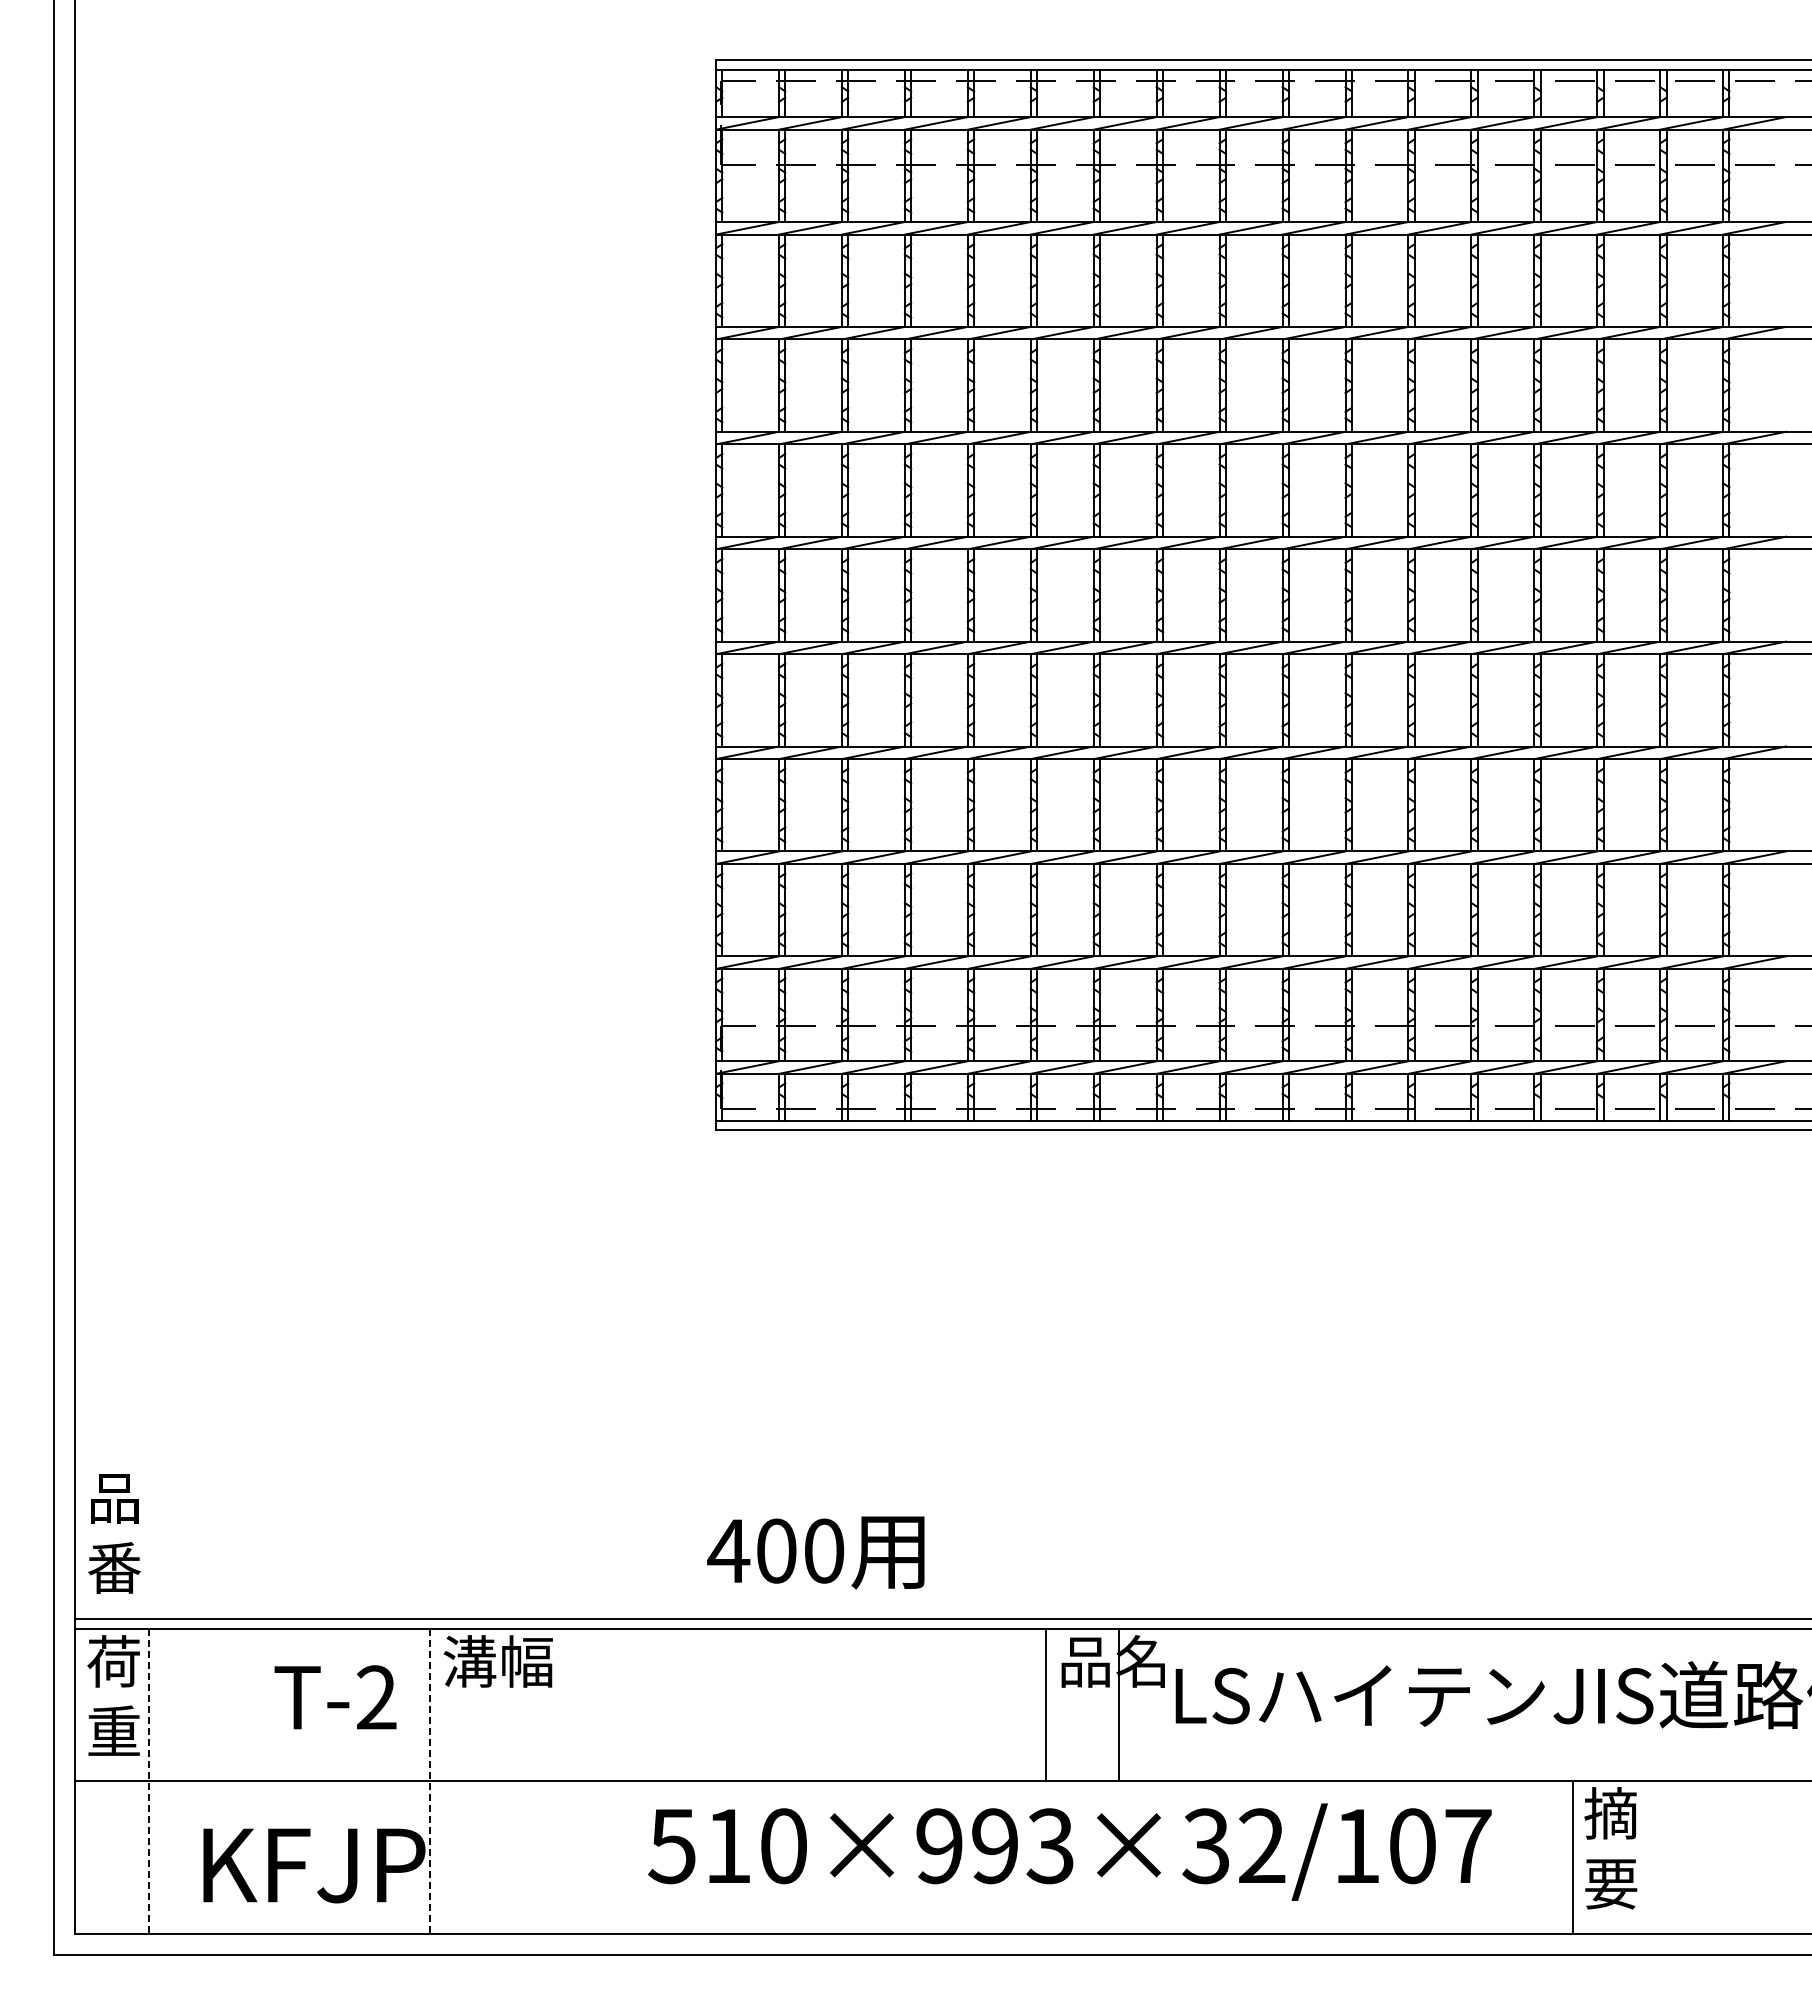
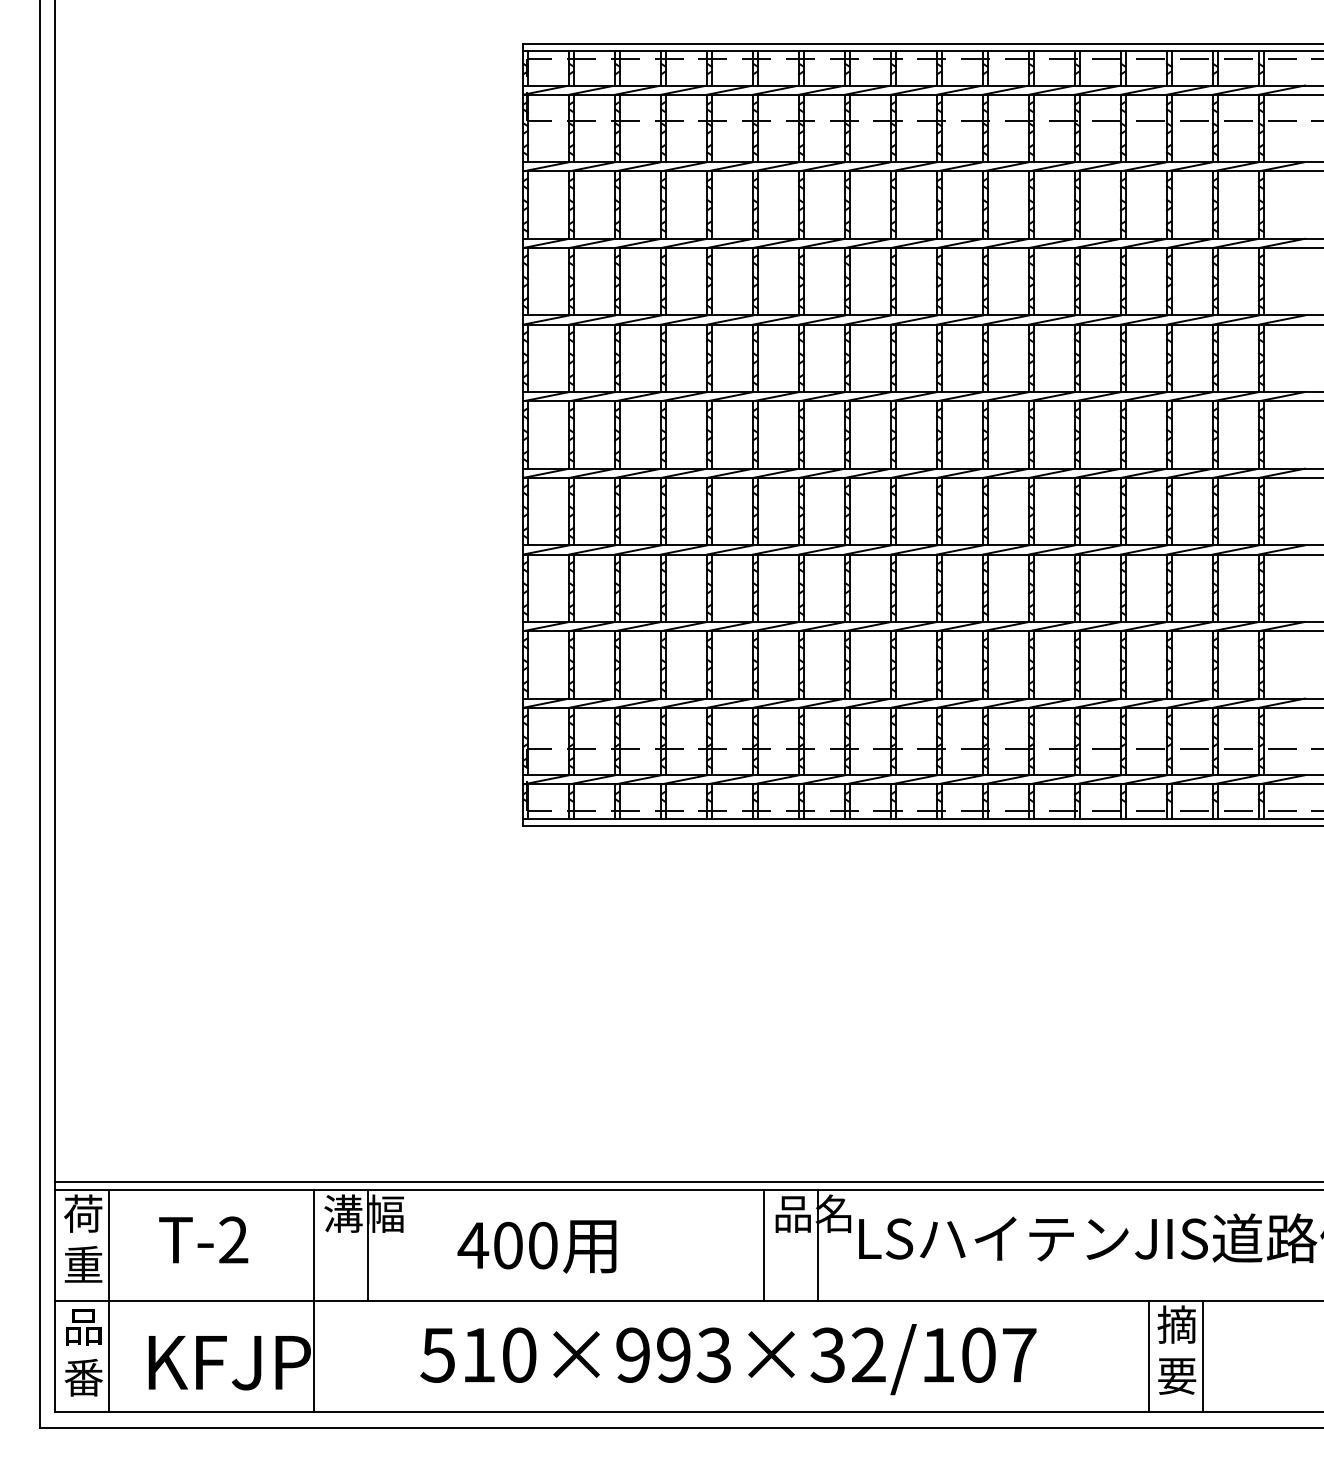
text: (114, 1533) -> (83, 1352), moved
text: (815, 1552) -> (536, 1246), moved
text: (335, 1697) -> (203, 1240), moved
line: (503, 1704) -> (367, 1245), added
line: (148, 1781) -> (108, 1301), dashed -> solid
line: (429, 1781) -> (313, 1301), dashed -> solid
text: (1069, 1851) -> (728, 1359), moved
line: (1646, 1857) -> (1202, 1356), added

